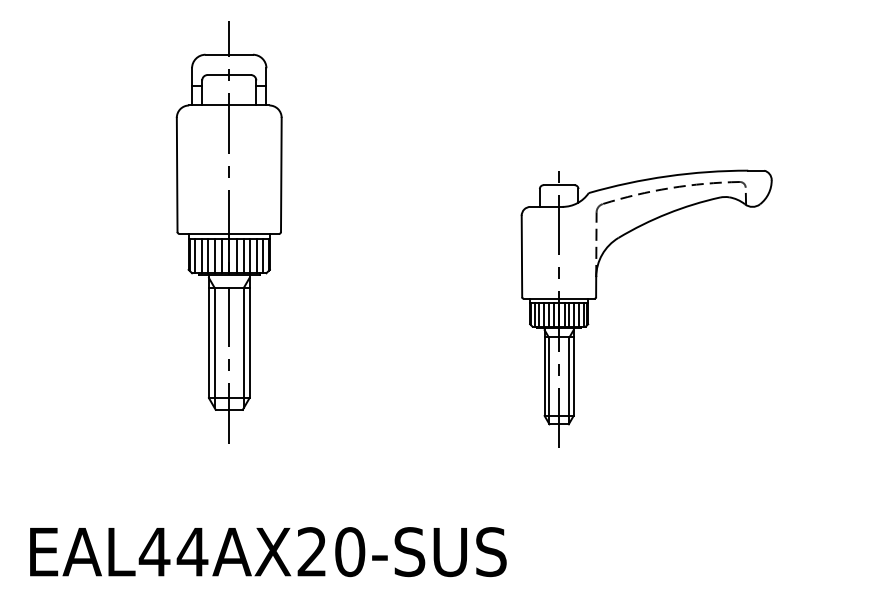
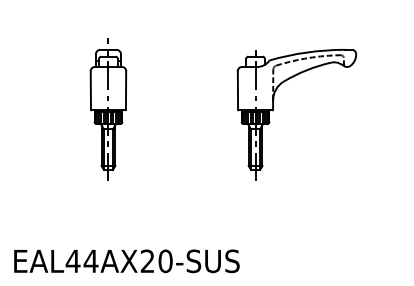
part: (229, 231) -> (108, 109), size x0.71
part: (597, 298) -> (273, 110), moved

